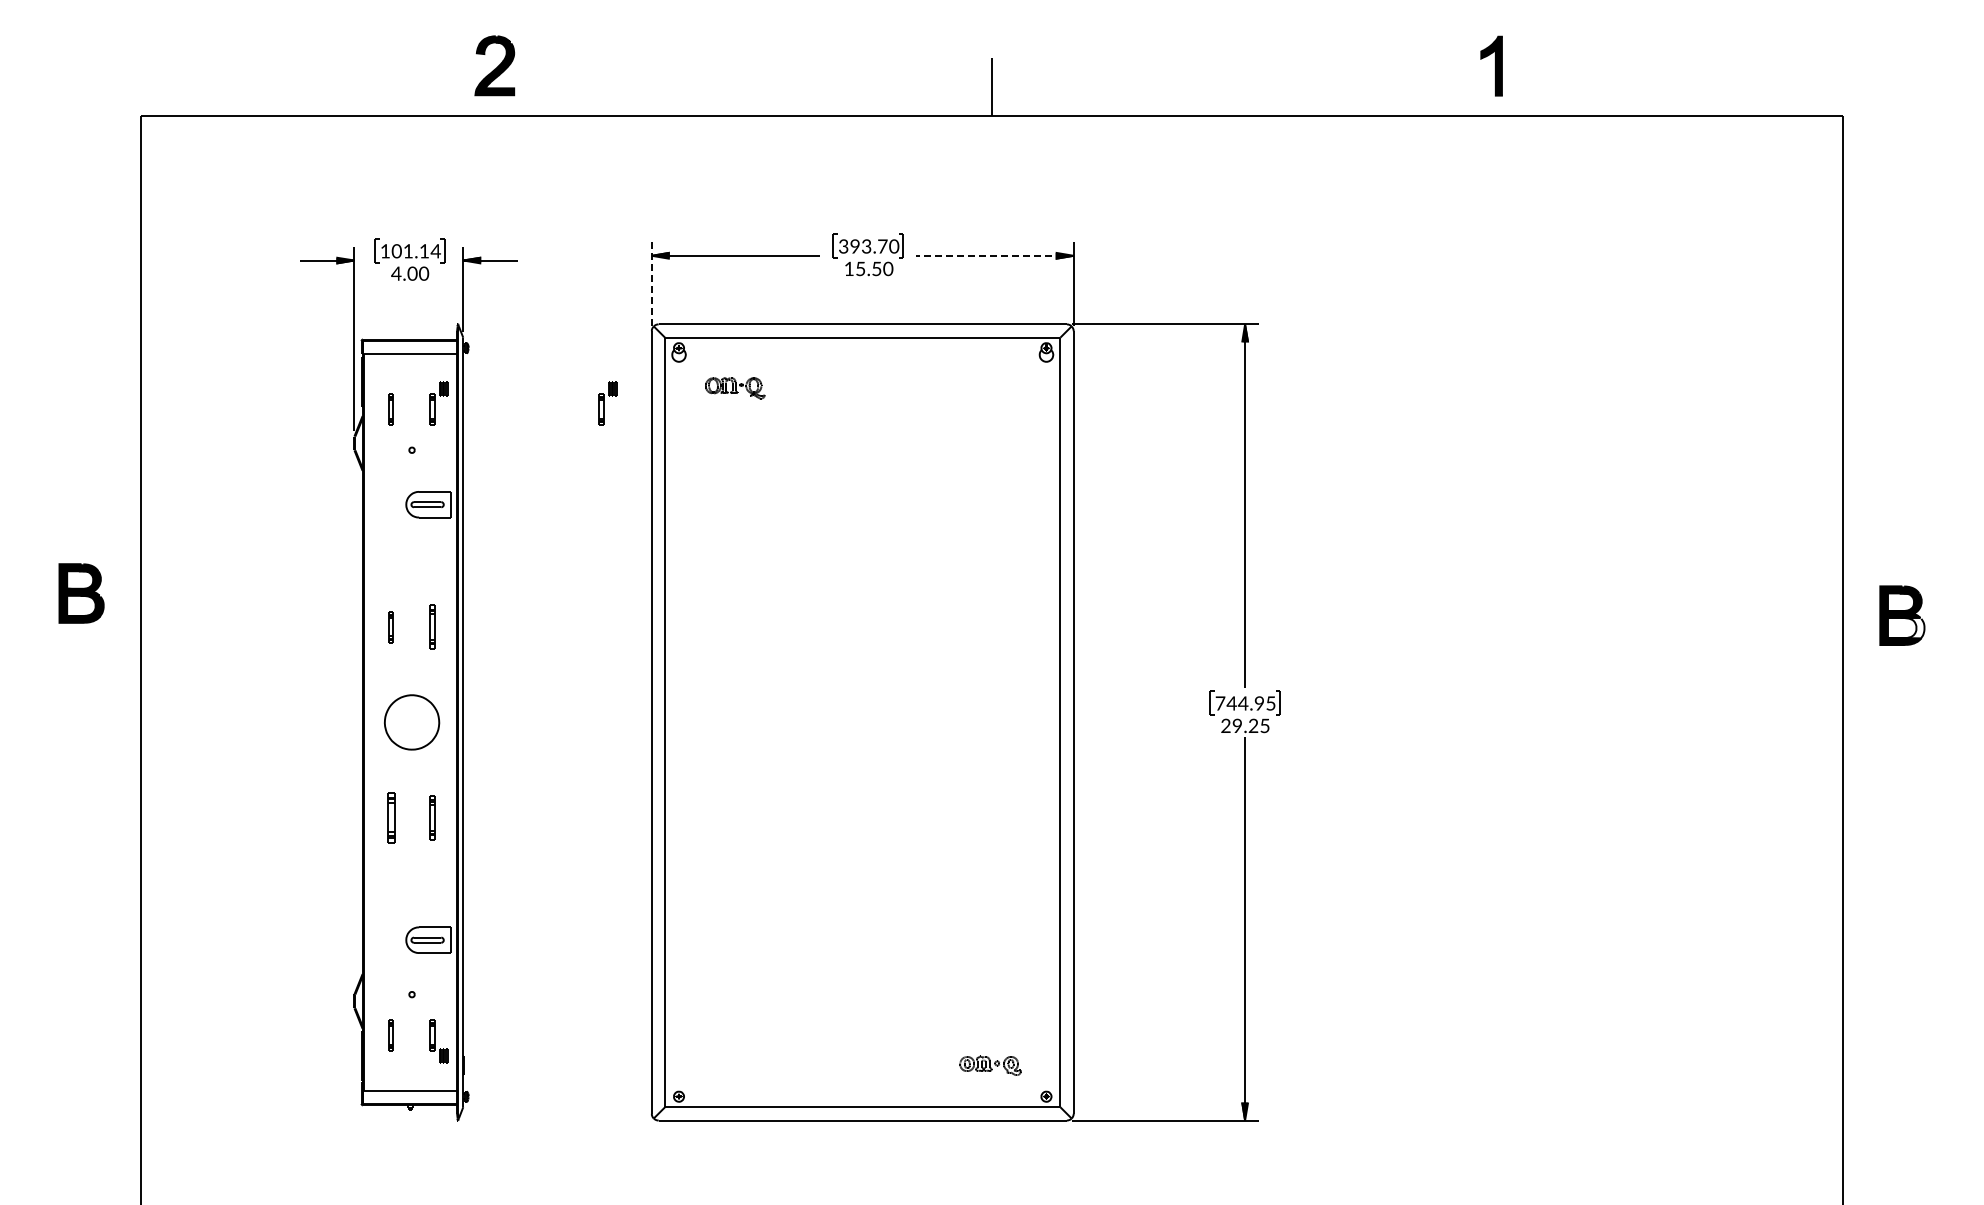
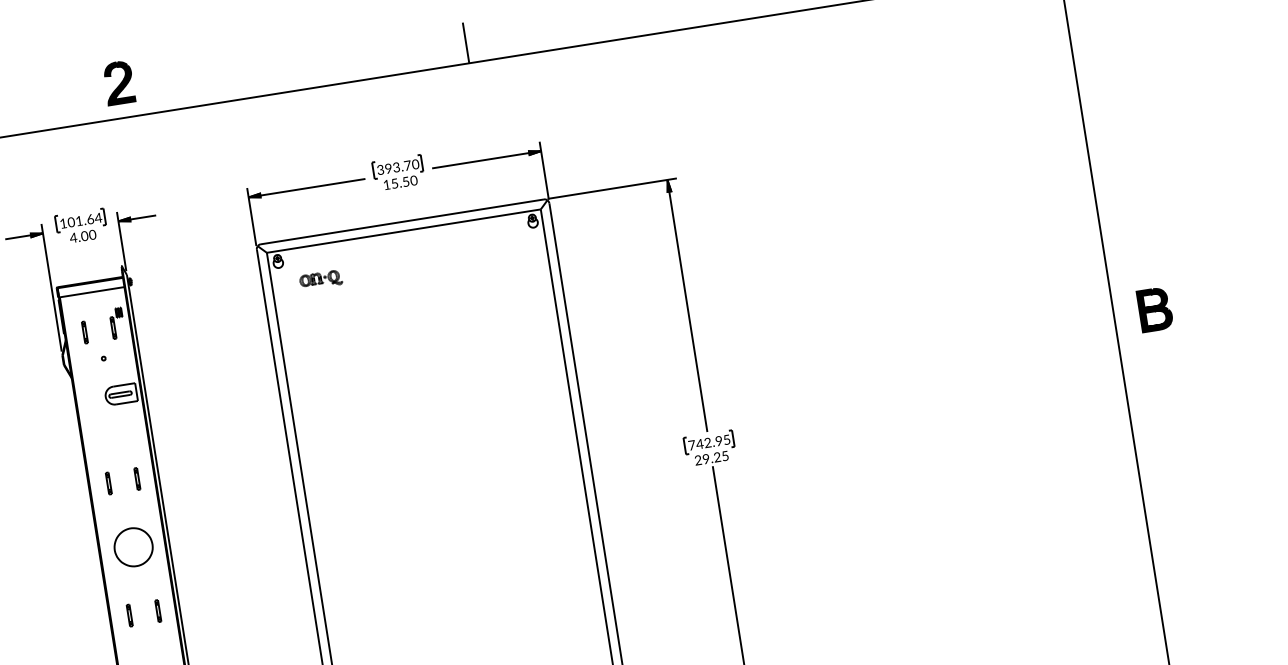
text: (424, 251) -> (90, 219), 101.14 -> 101.64
line: (995, 255) -> (486, 159), dashed -> solid
line: (651, 284) -> (251, 217), dashed -> solid
part: (607, 403) -> (234, 304), removed
part: (432, 627) -> (137, 479), size x0.71
fill: (1905, 627) -> (1158, 317), added
text: (1243, 703) -> (707, 442), 744.95 -> 742.95
part: (390, 817) -> (129, 615), size x0.62
part: (432, 817) -> (158, 610), size x0.71

